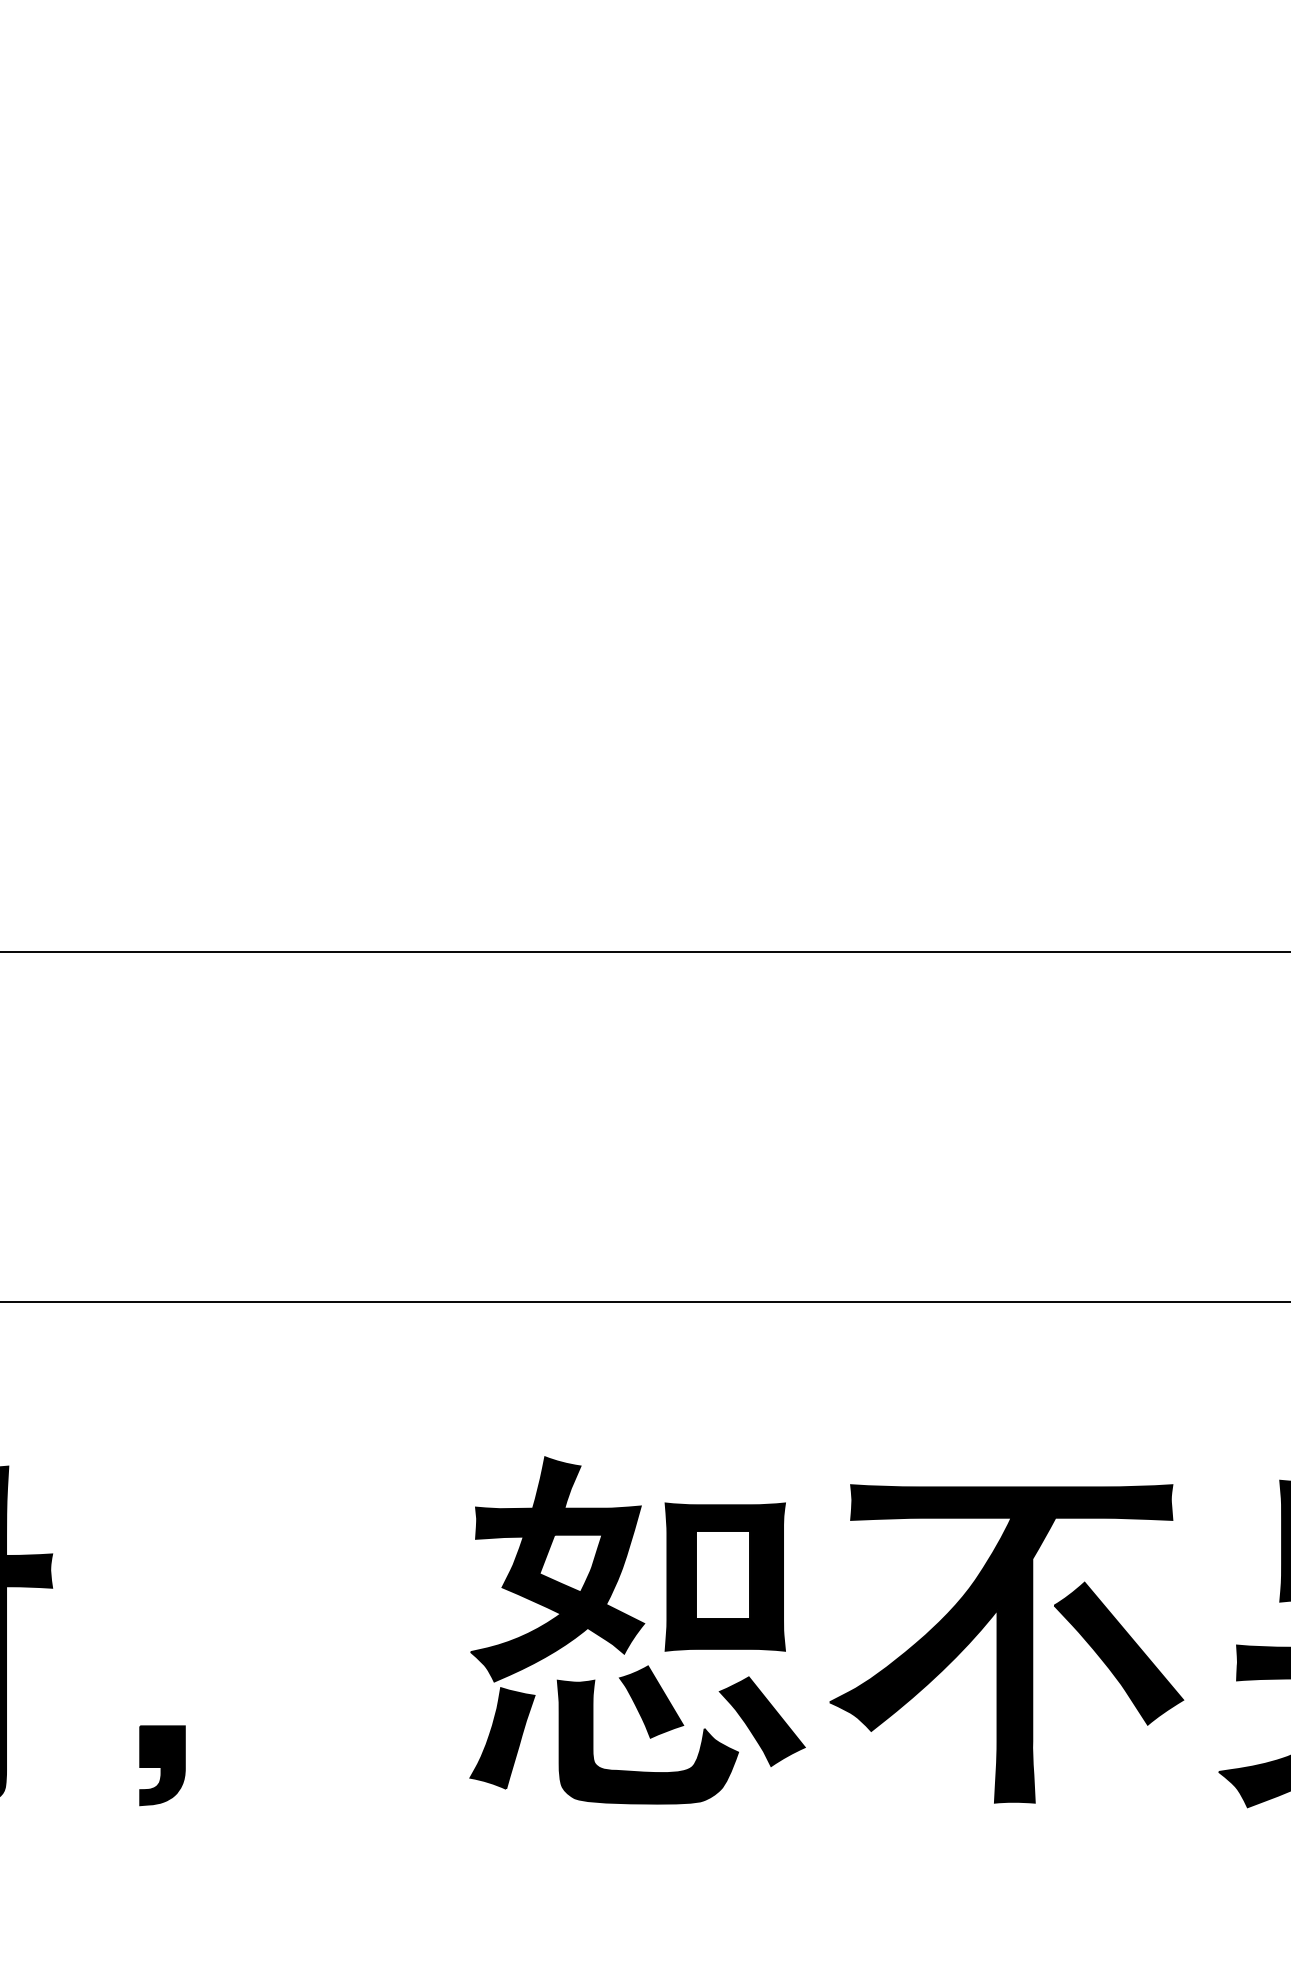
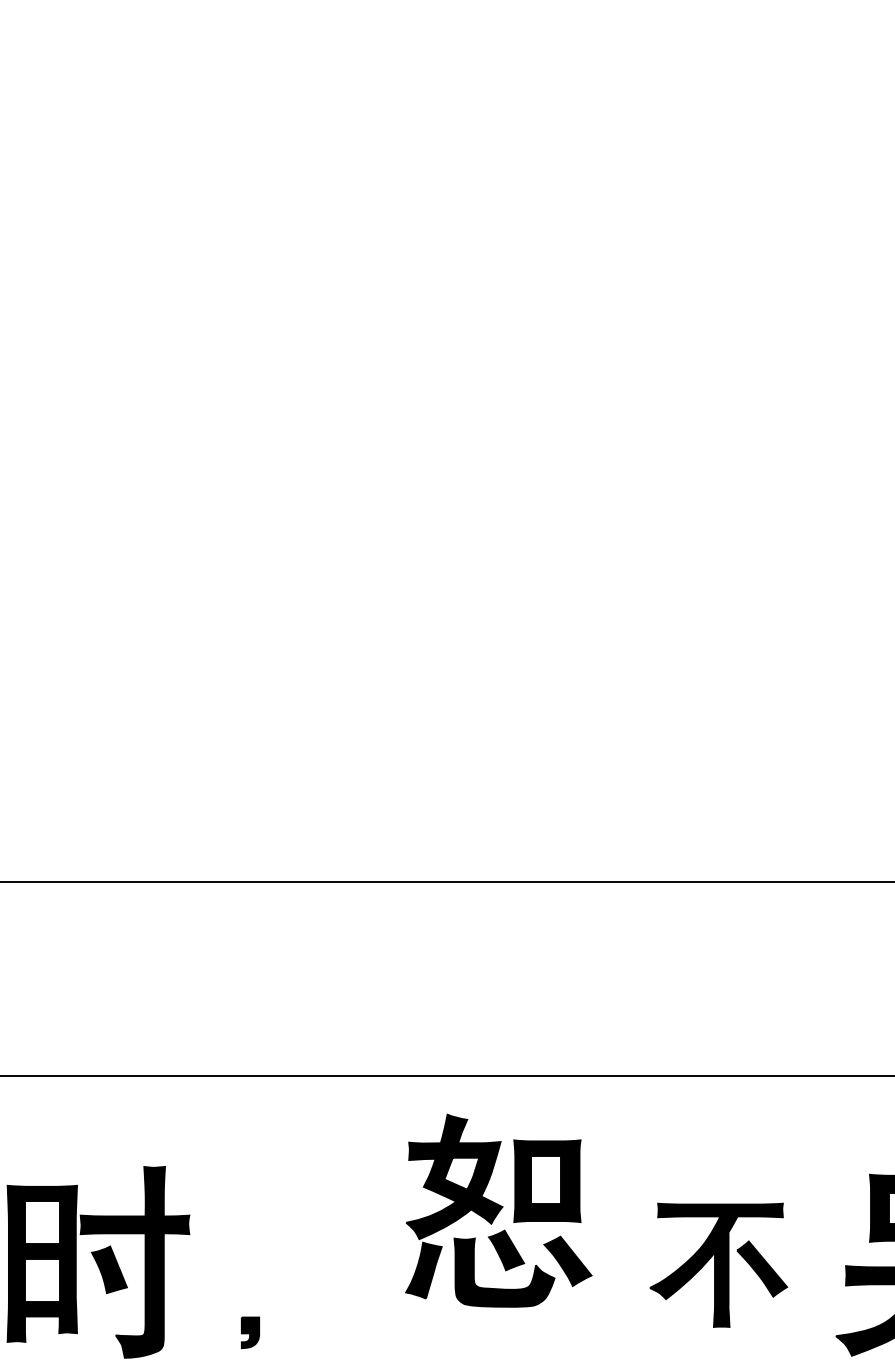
part: (637, 1629) -> (498, 1210), moved
part: (1006, 1644) -> (718, 1265), size x0.7
part: (162, 1765) -> (250, 1332), size x0.7

